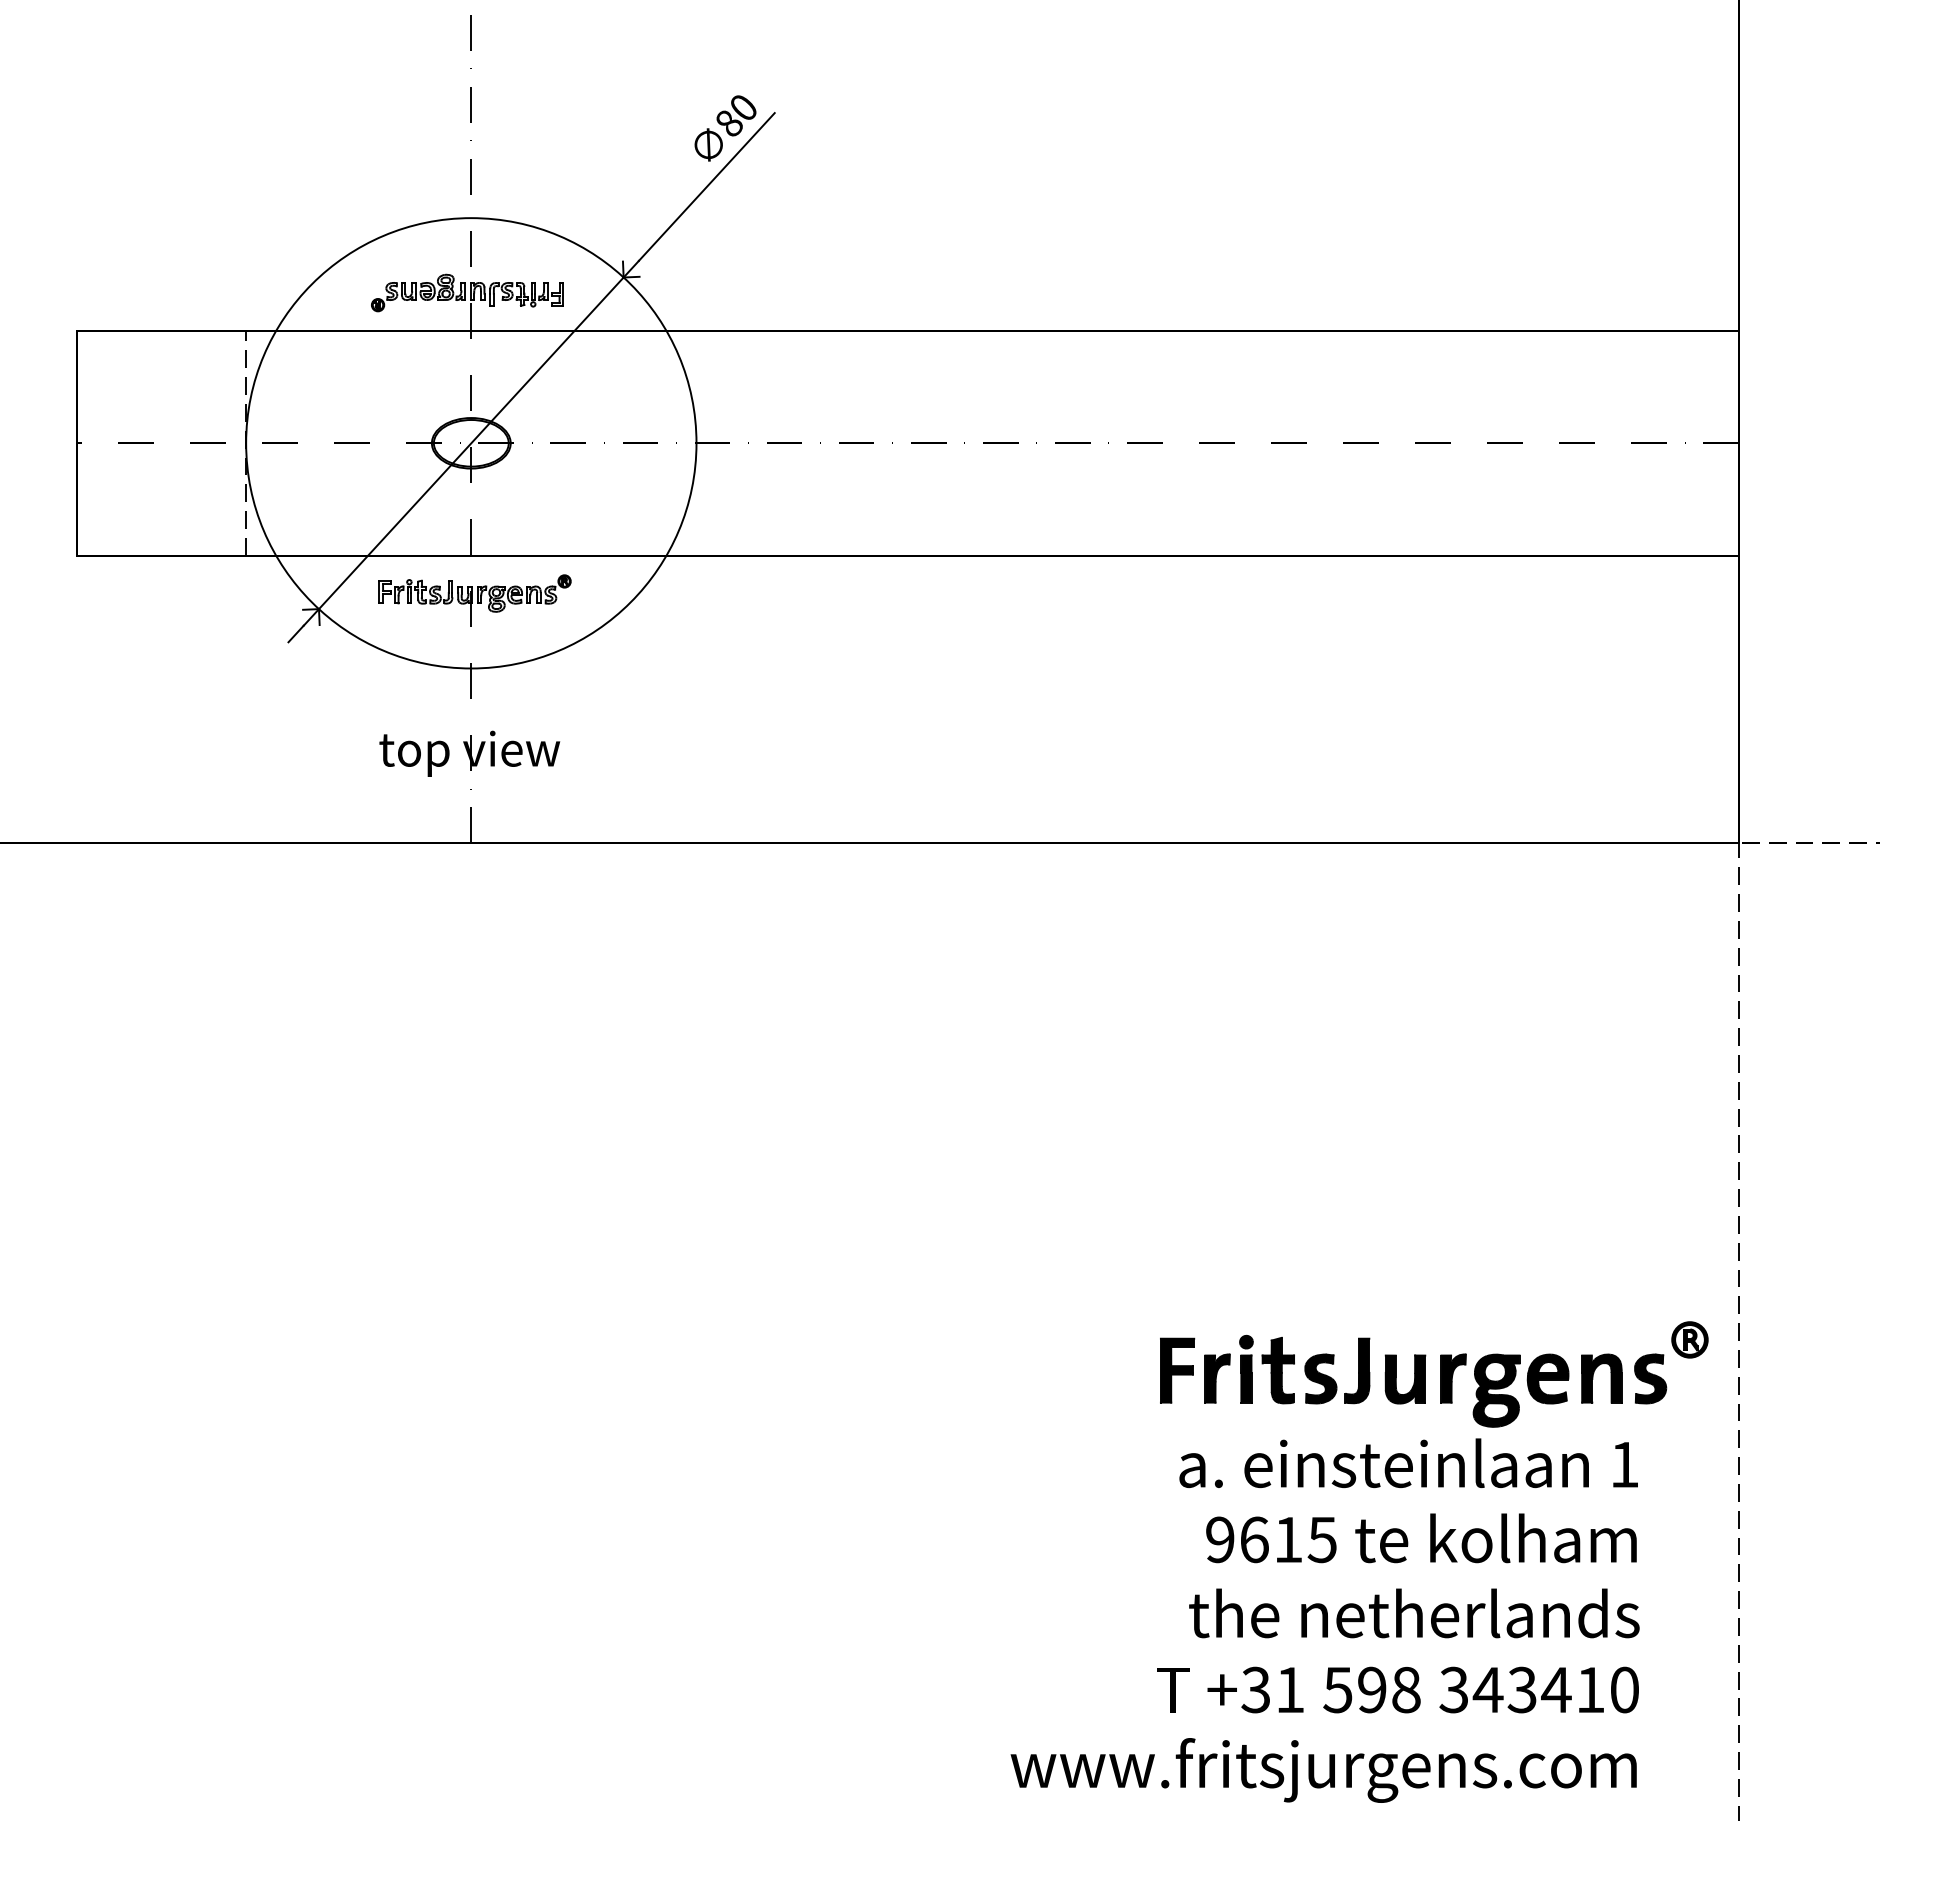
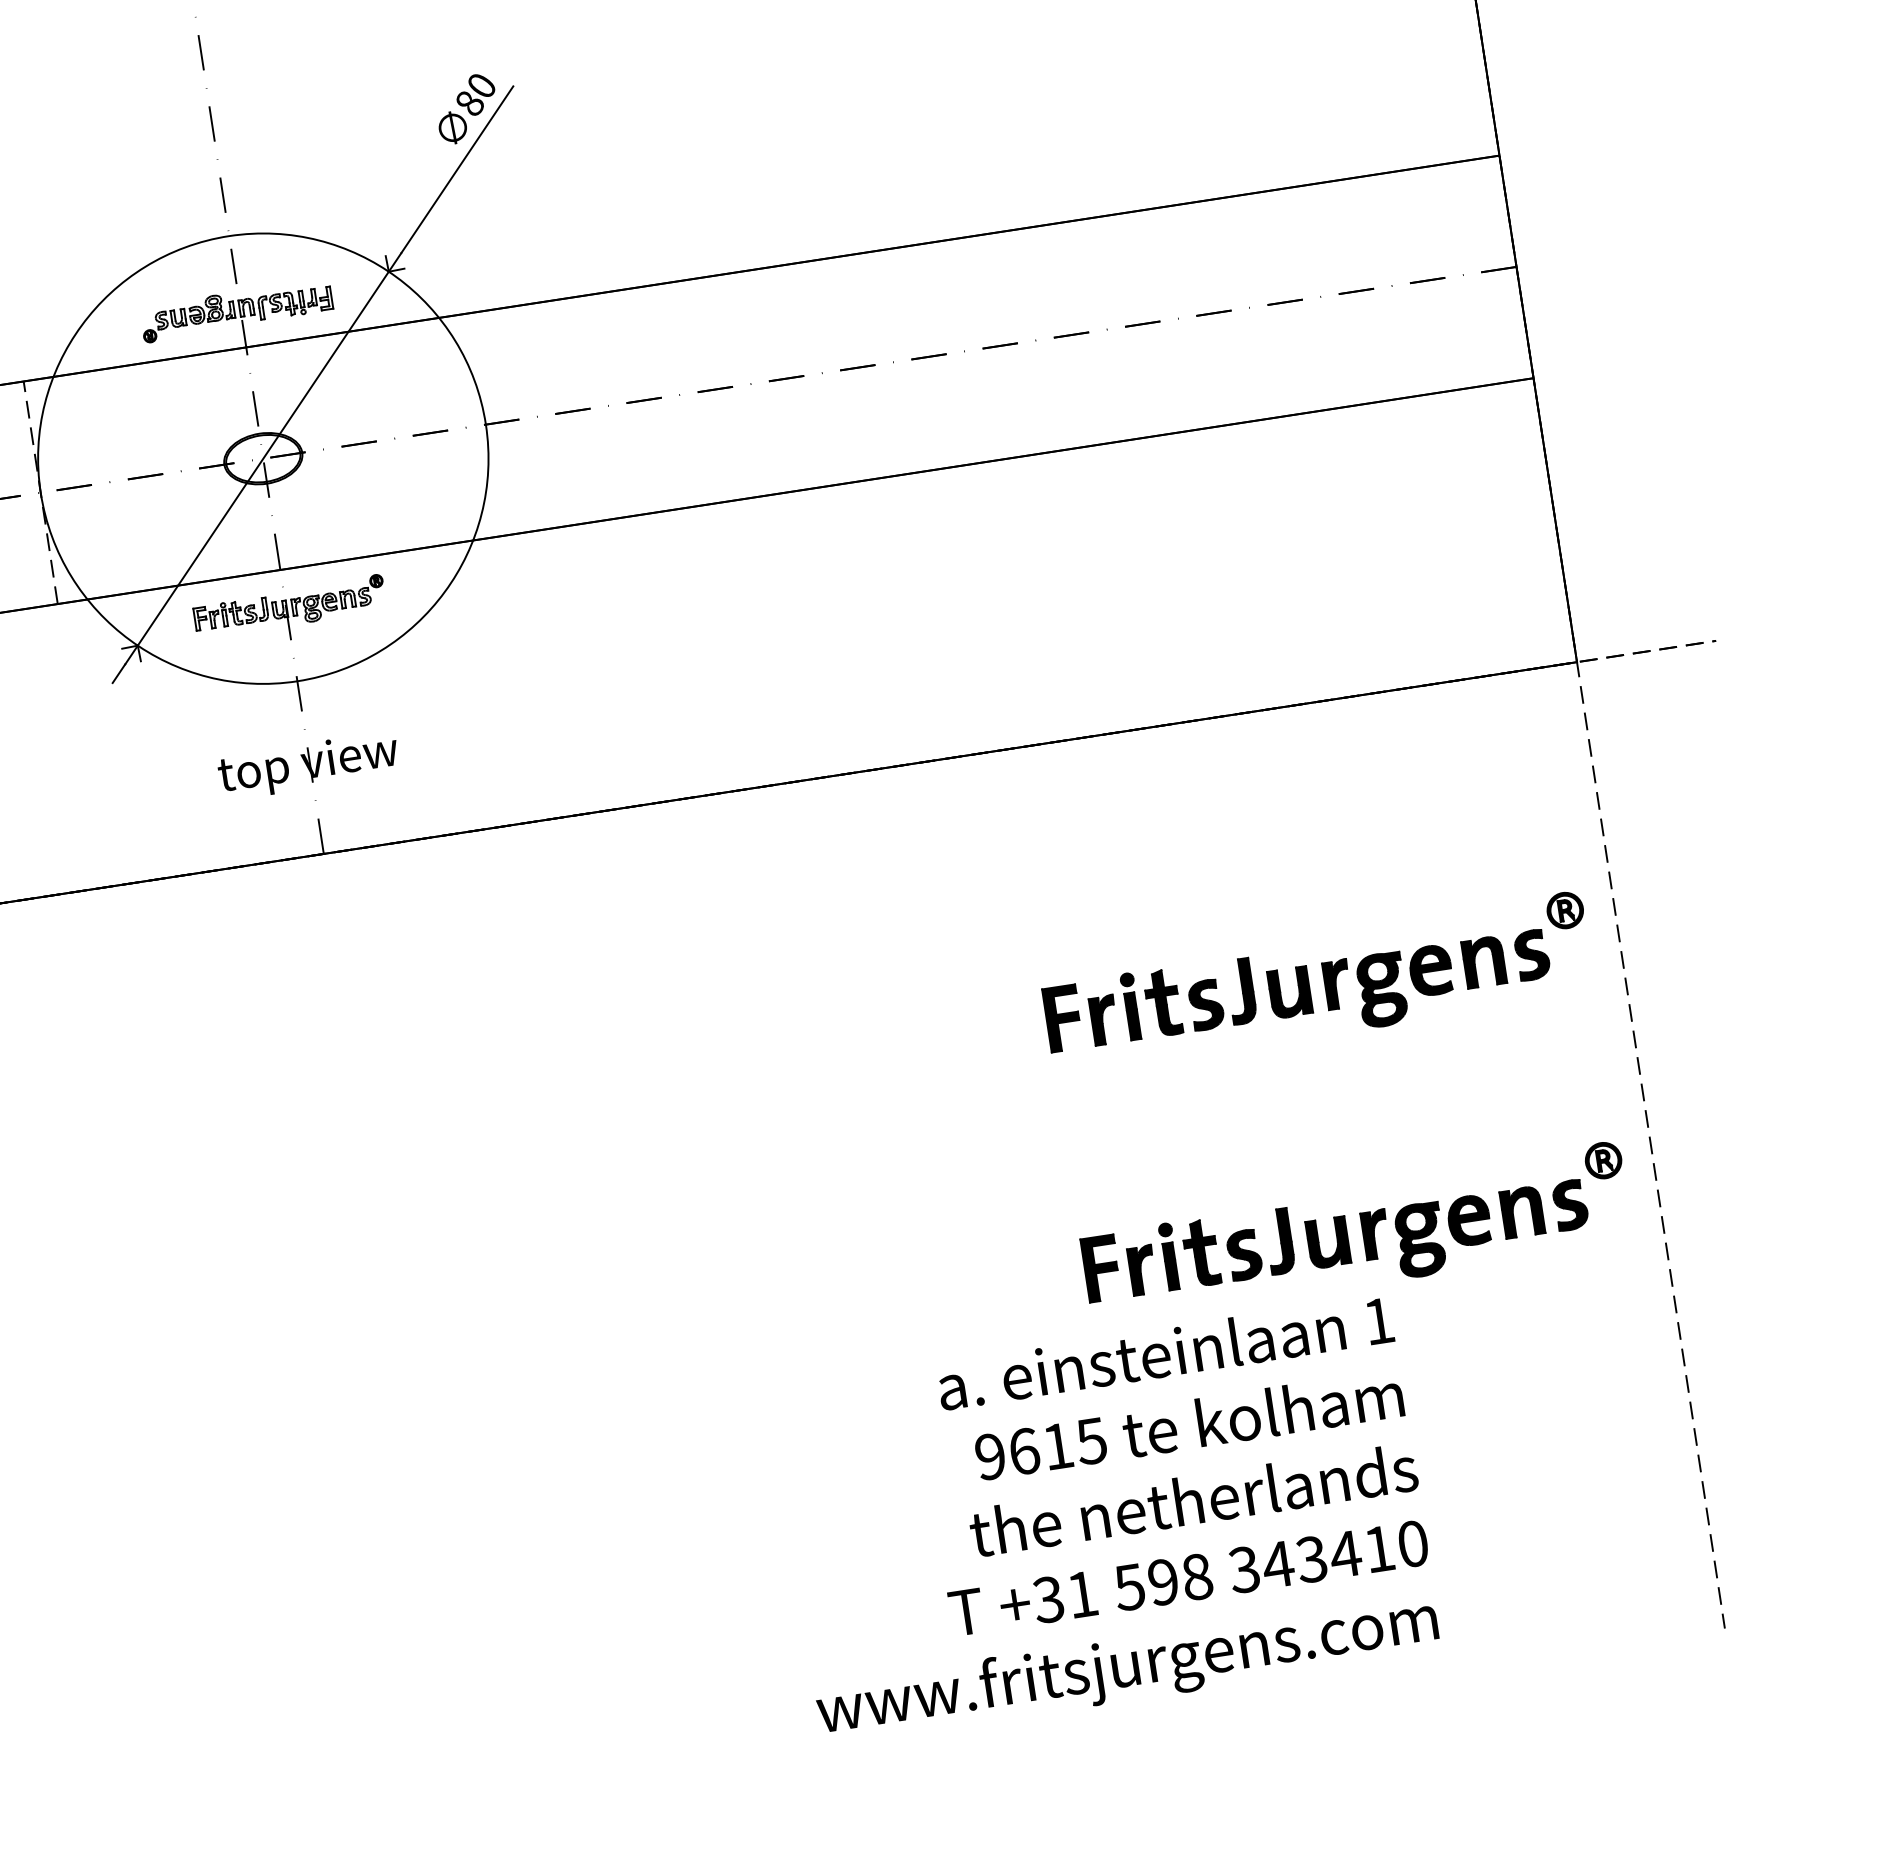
part: (1434, 1121) -> (1318, 983), added
text: (1324, 1620) -> (1105, 1520), moved

